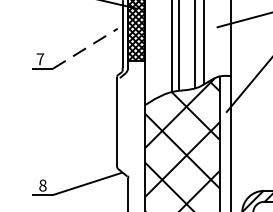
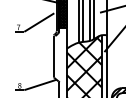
line: (85, 48) -> (39, 22), dashed -> solid

